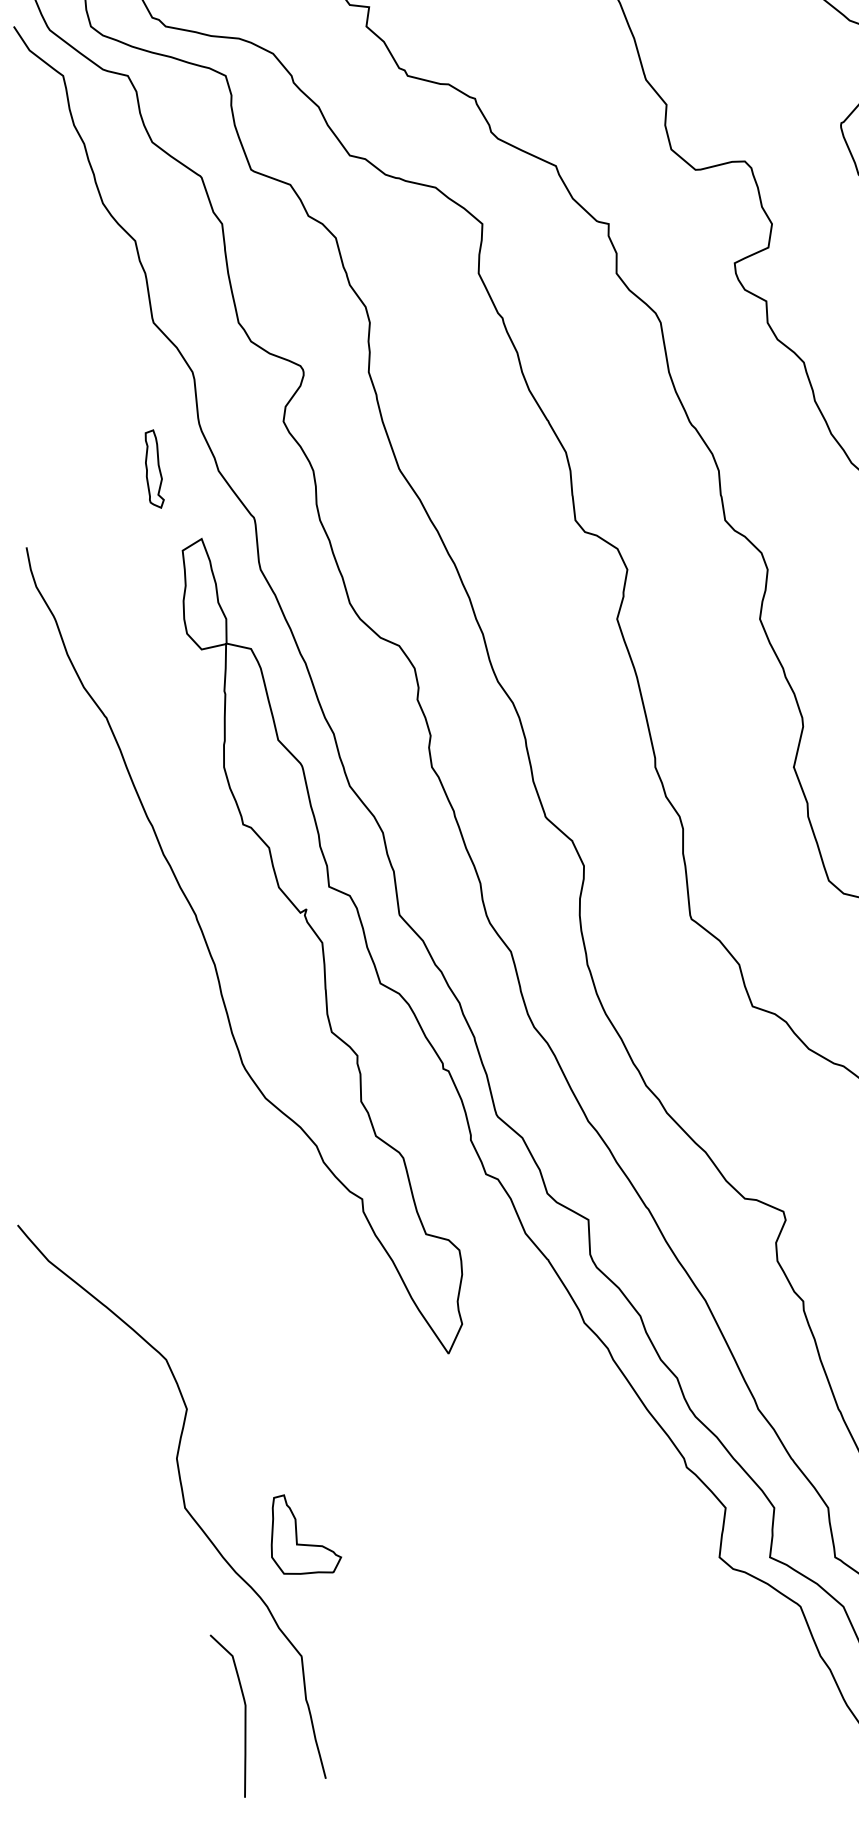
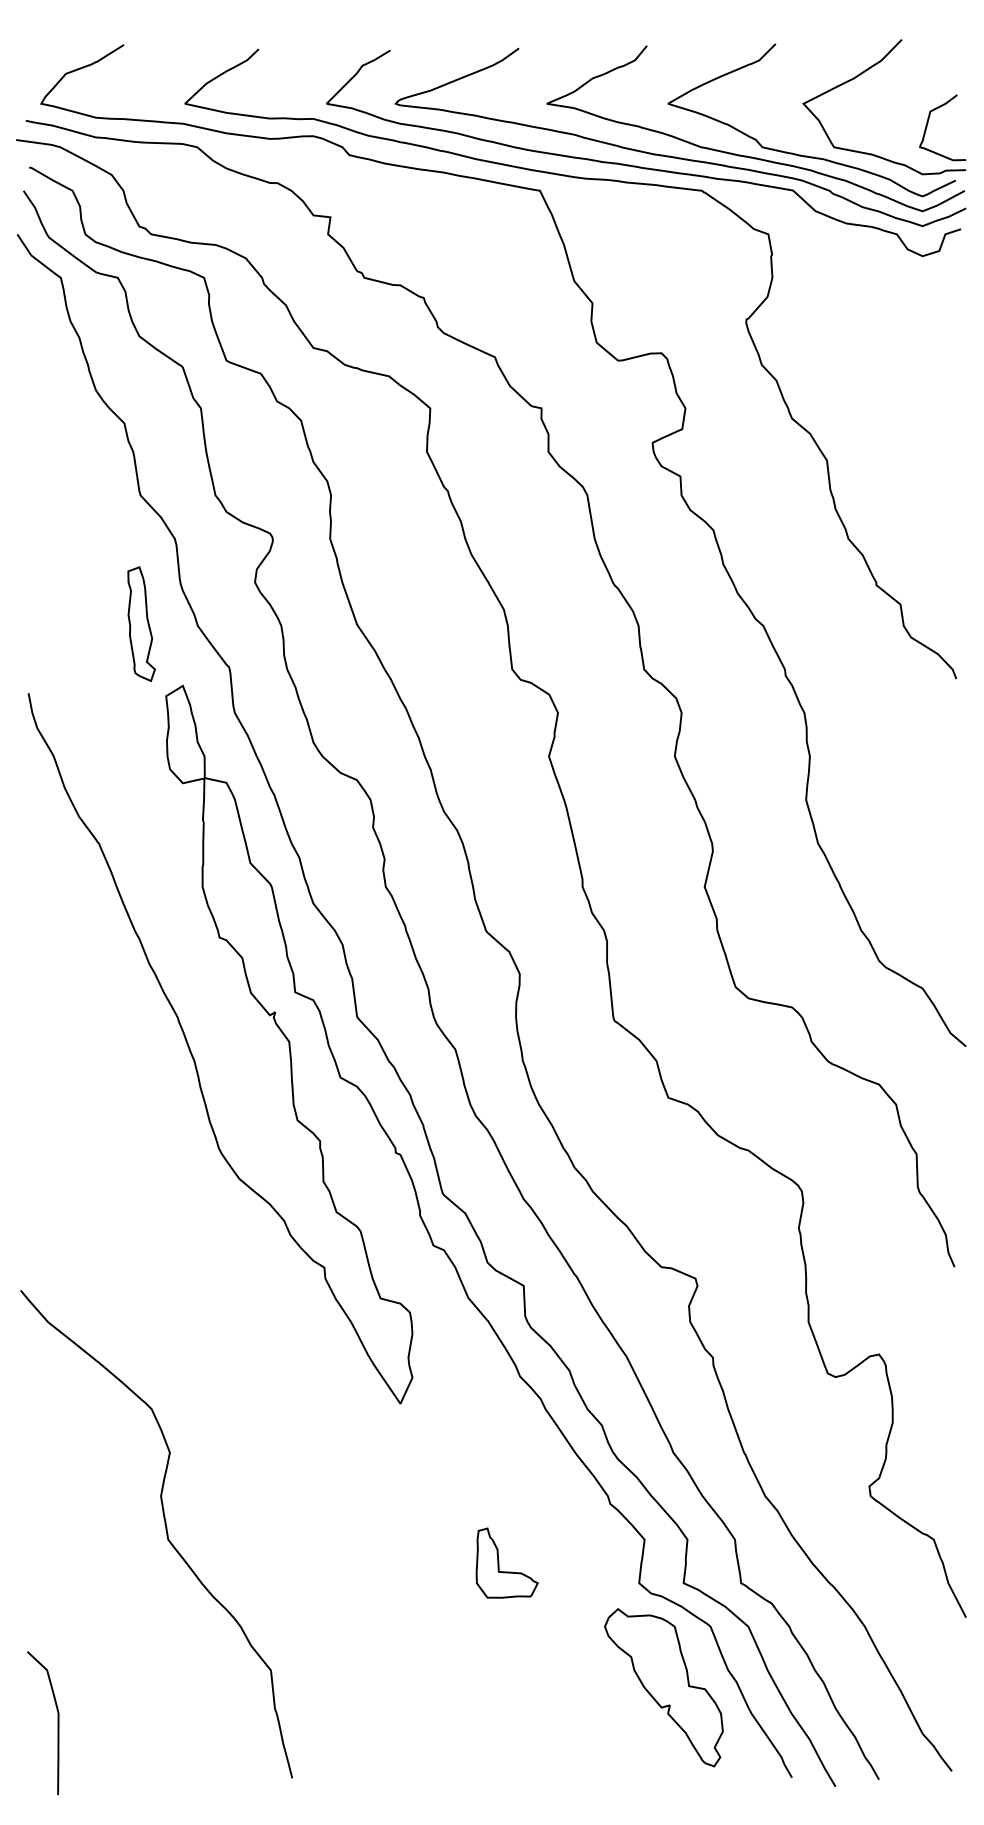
part: (154, 469) -> (141, 624), size x1.67
part: (297, 1533) -> (499, 1562), moved
part: (747, 1675) -> (663, 1687), added
curve: (244, 1715) -> (57, 1722), moved

